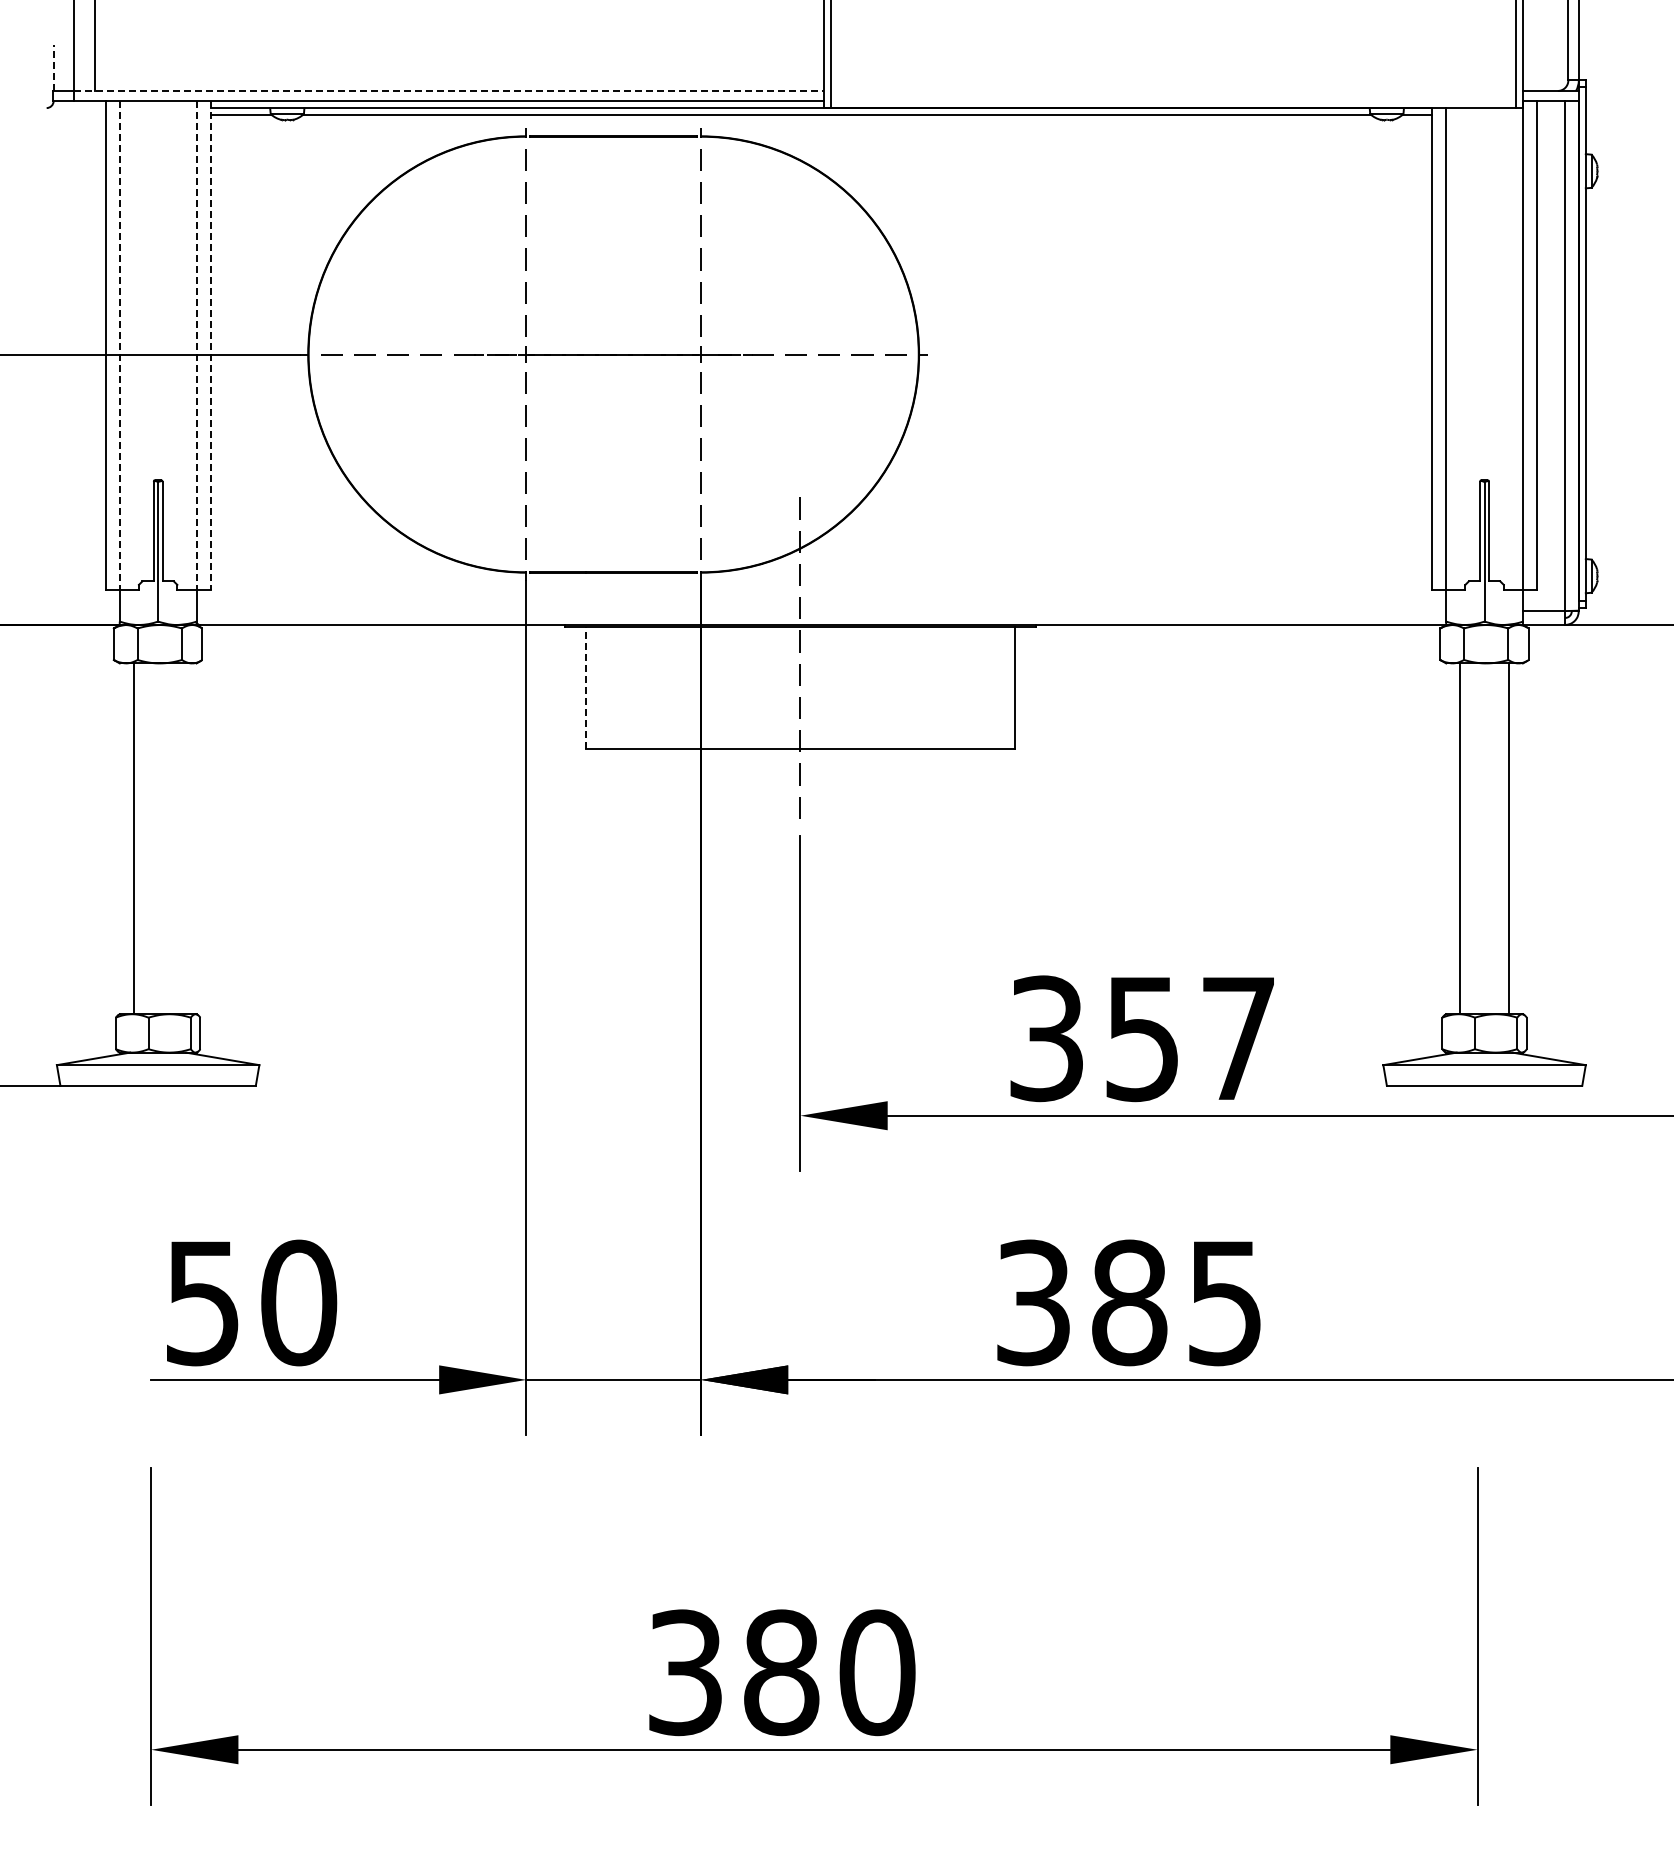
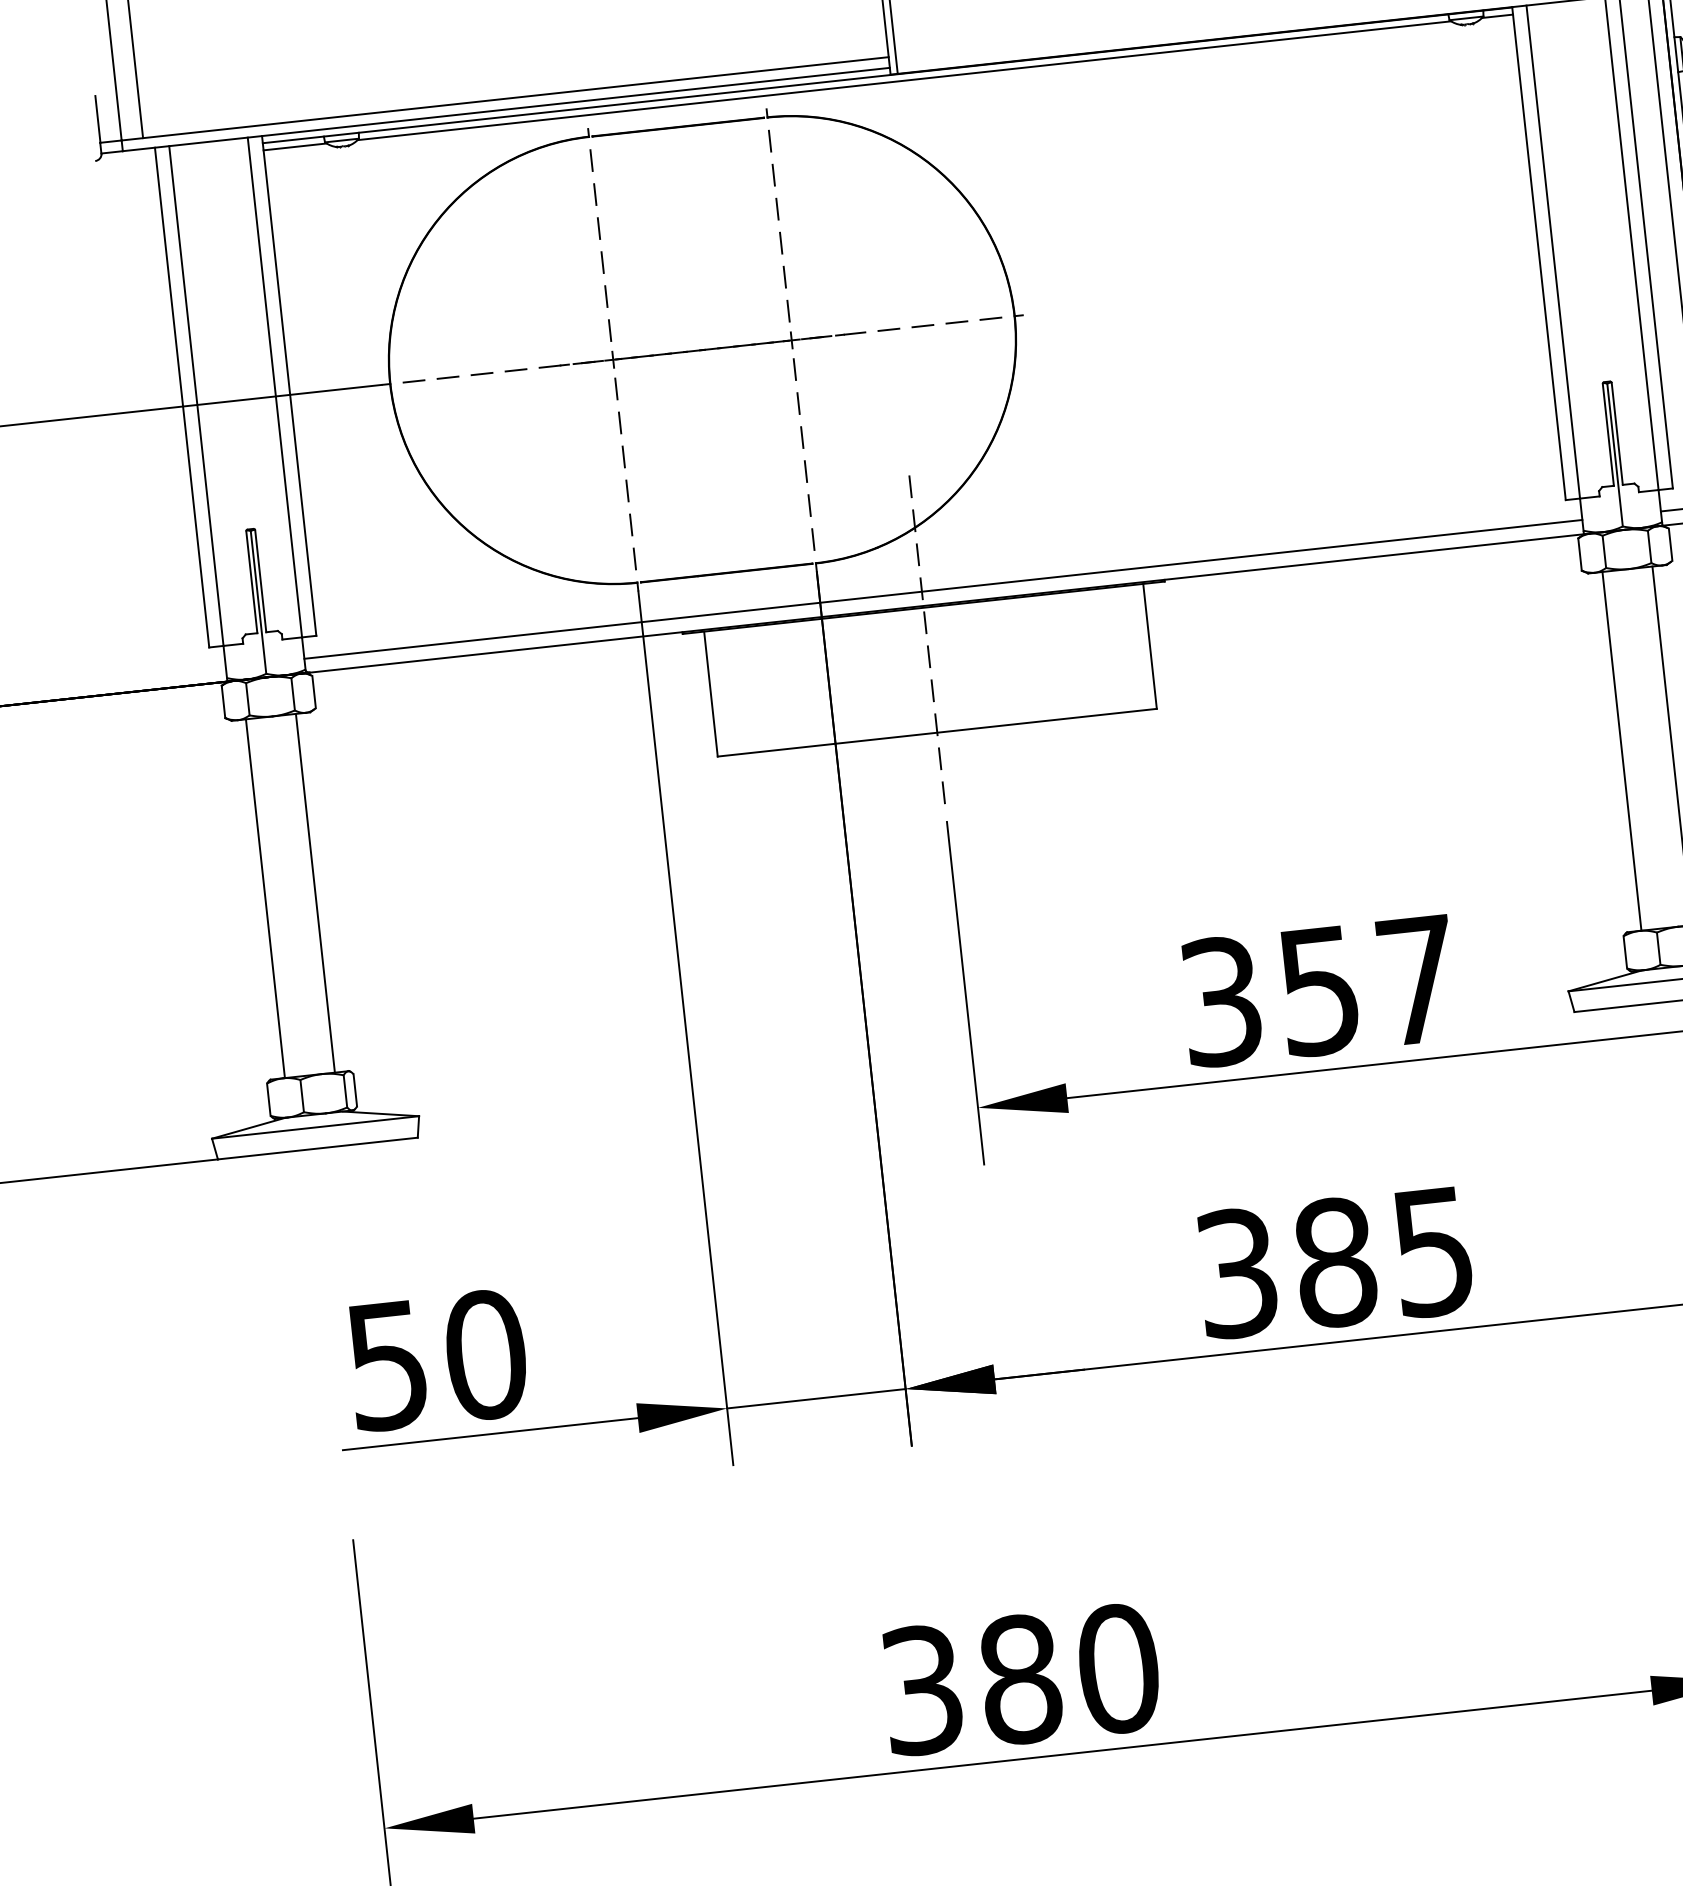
line: (53, 68) -> (97, 119), dashed -> solid
line: (449, 90) -> (505, 98), dashed -> solid
line: (119, 346) -> (196, 396), dashed -> solid
line: (196, 346) -> (274, 388), dashed -> solid
line: (210, 346) -> (289, 386), dashed -> solid
line: (821, 611) -> (943, 589), added
line: (585, 687) -> (710, 693), dashed -> solid
line: (182, 838) -> (315, 892), added

